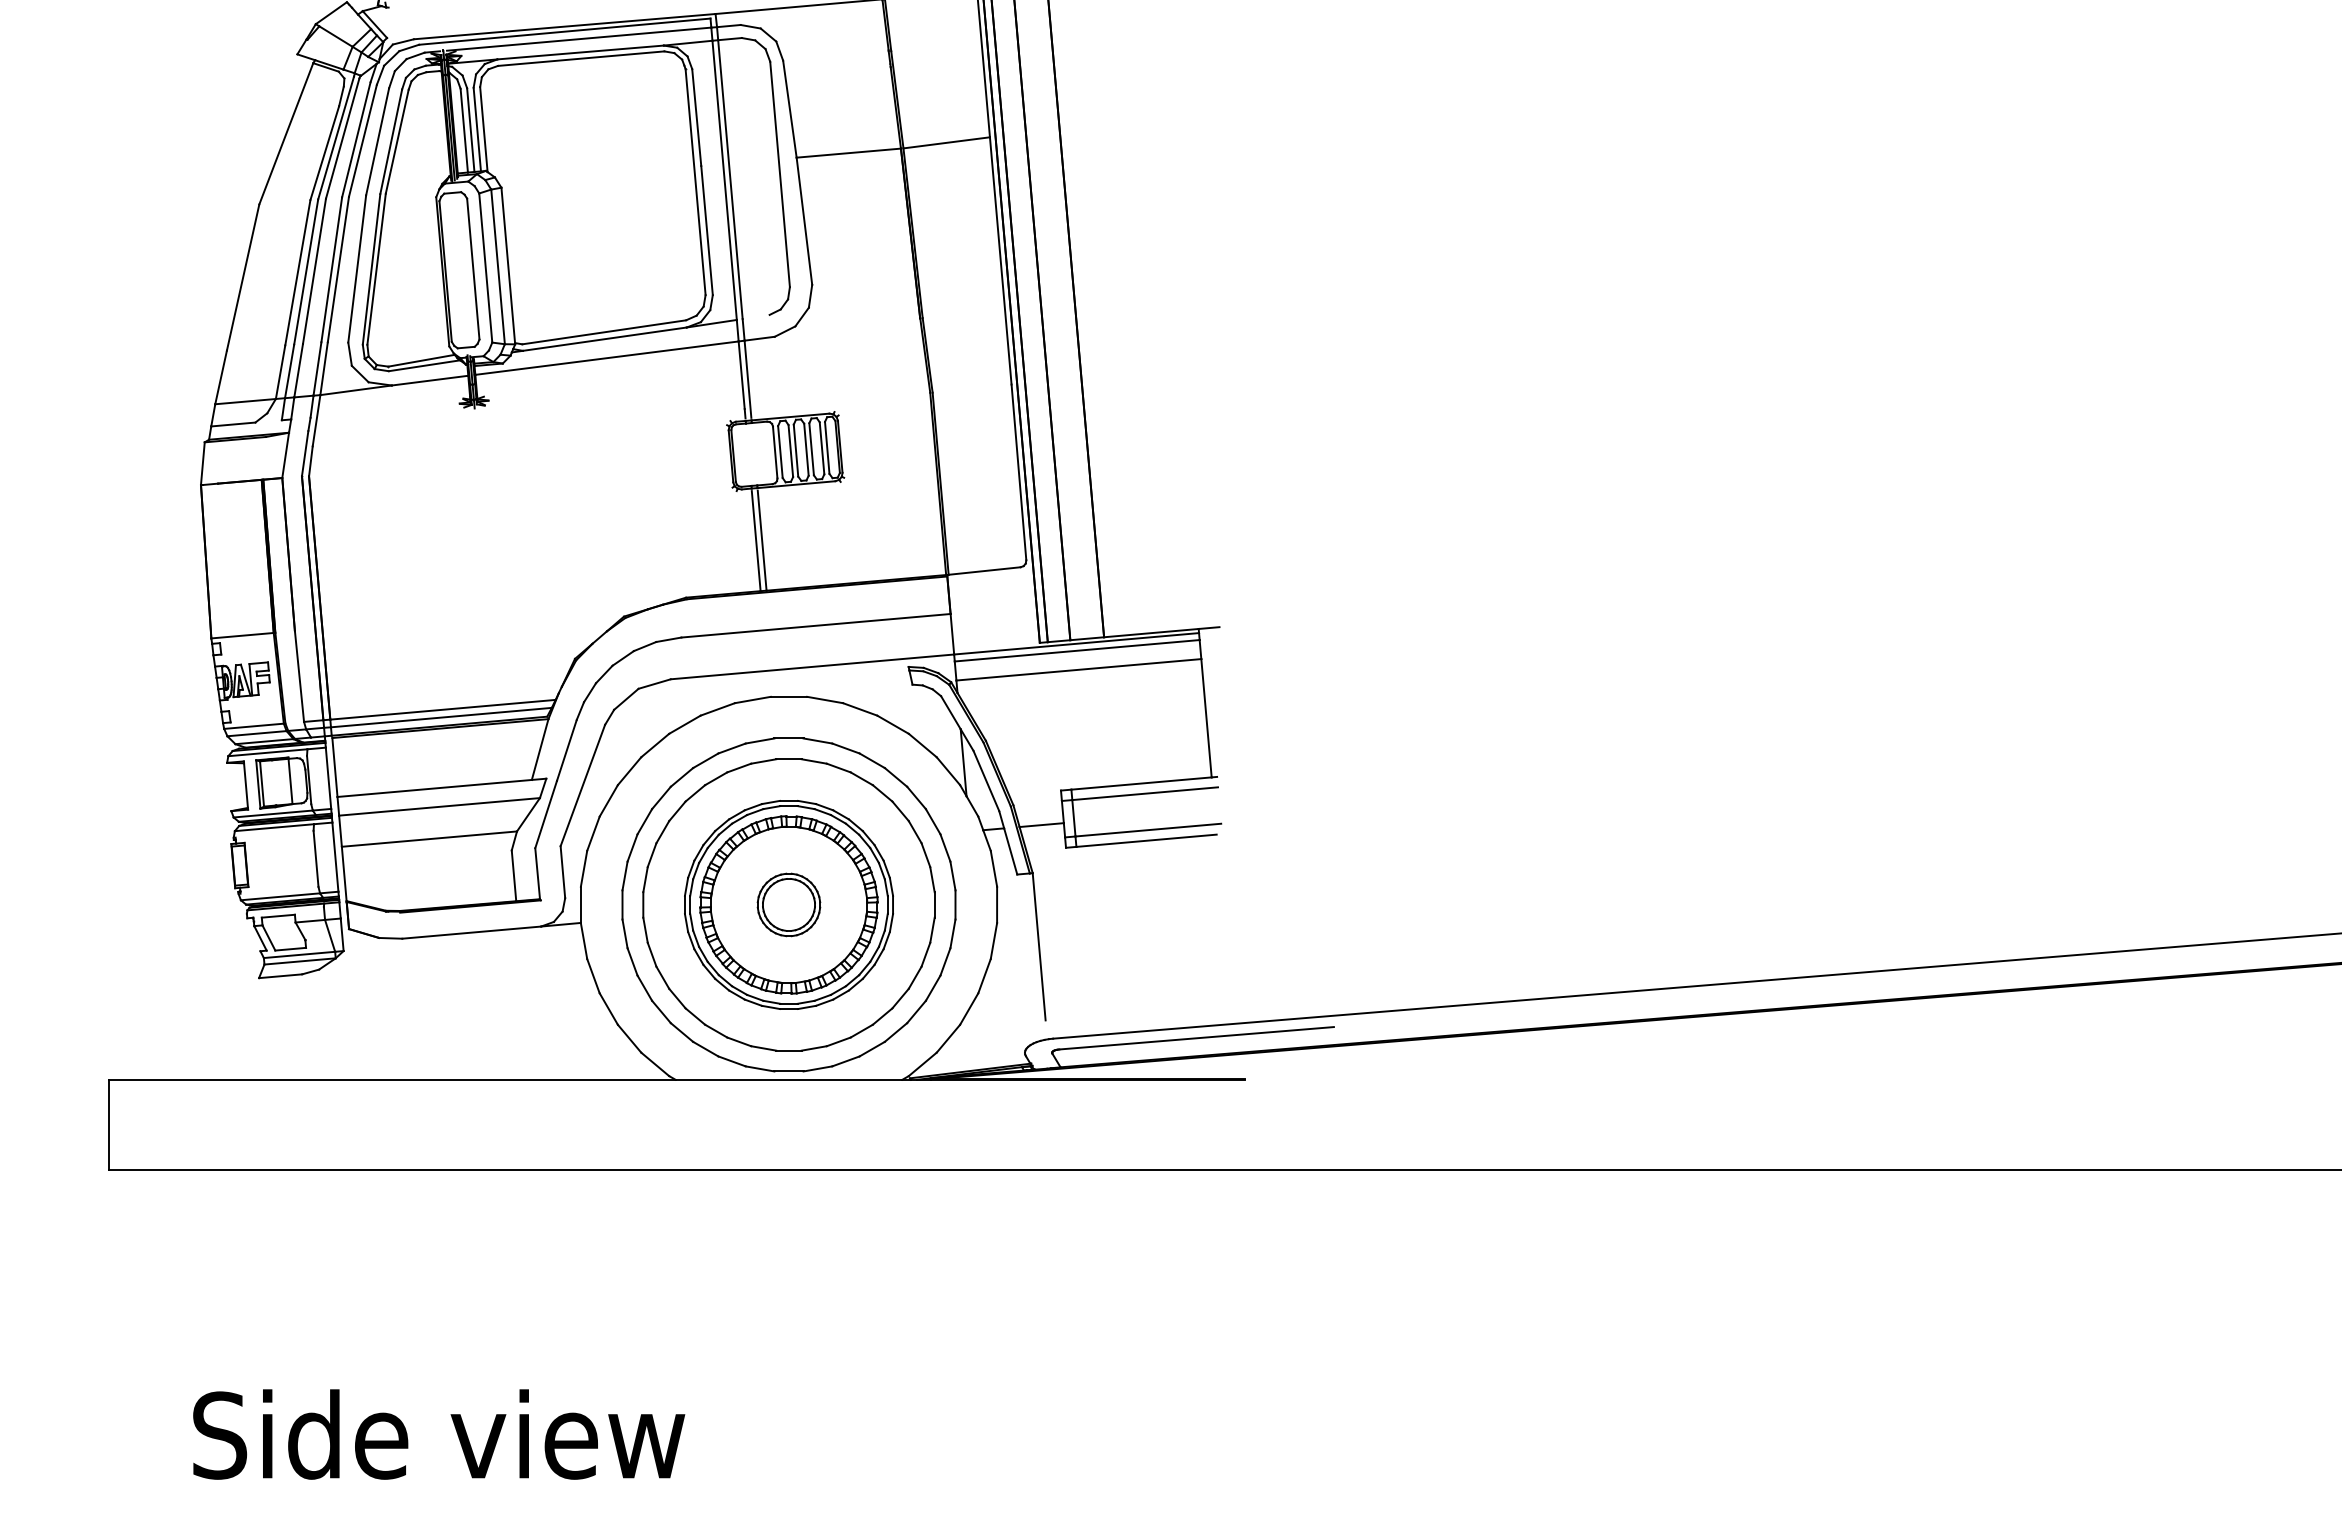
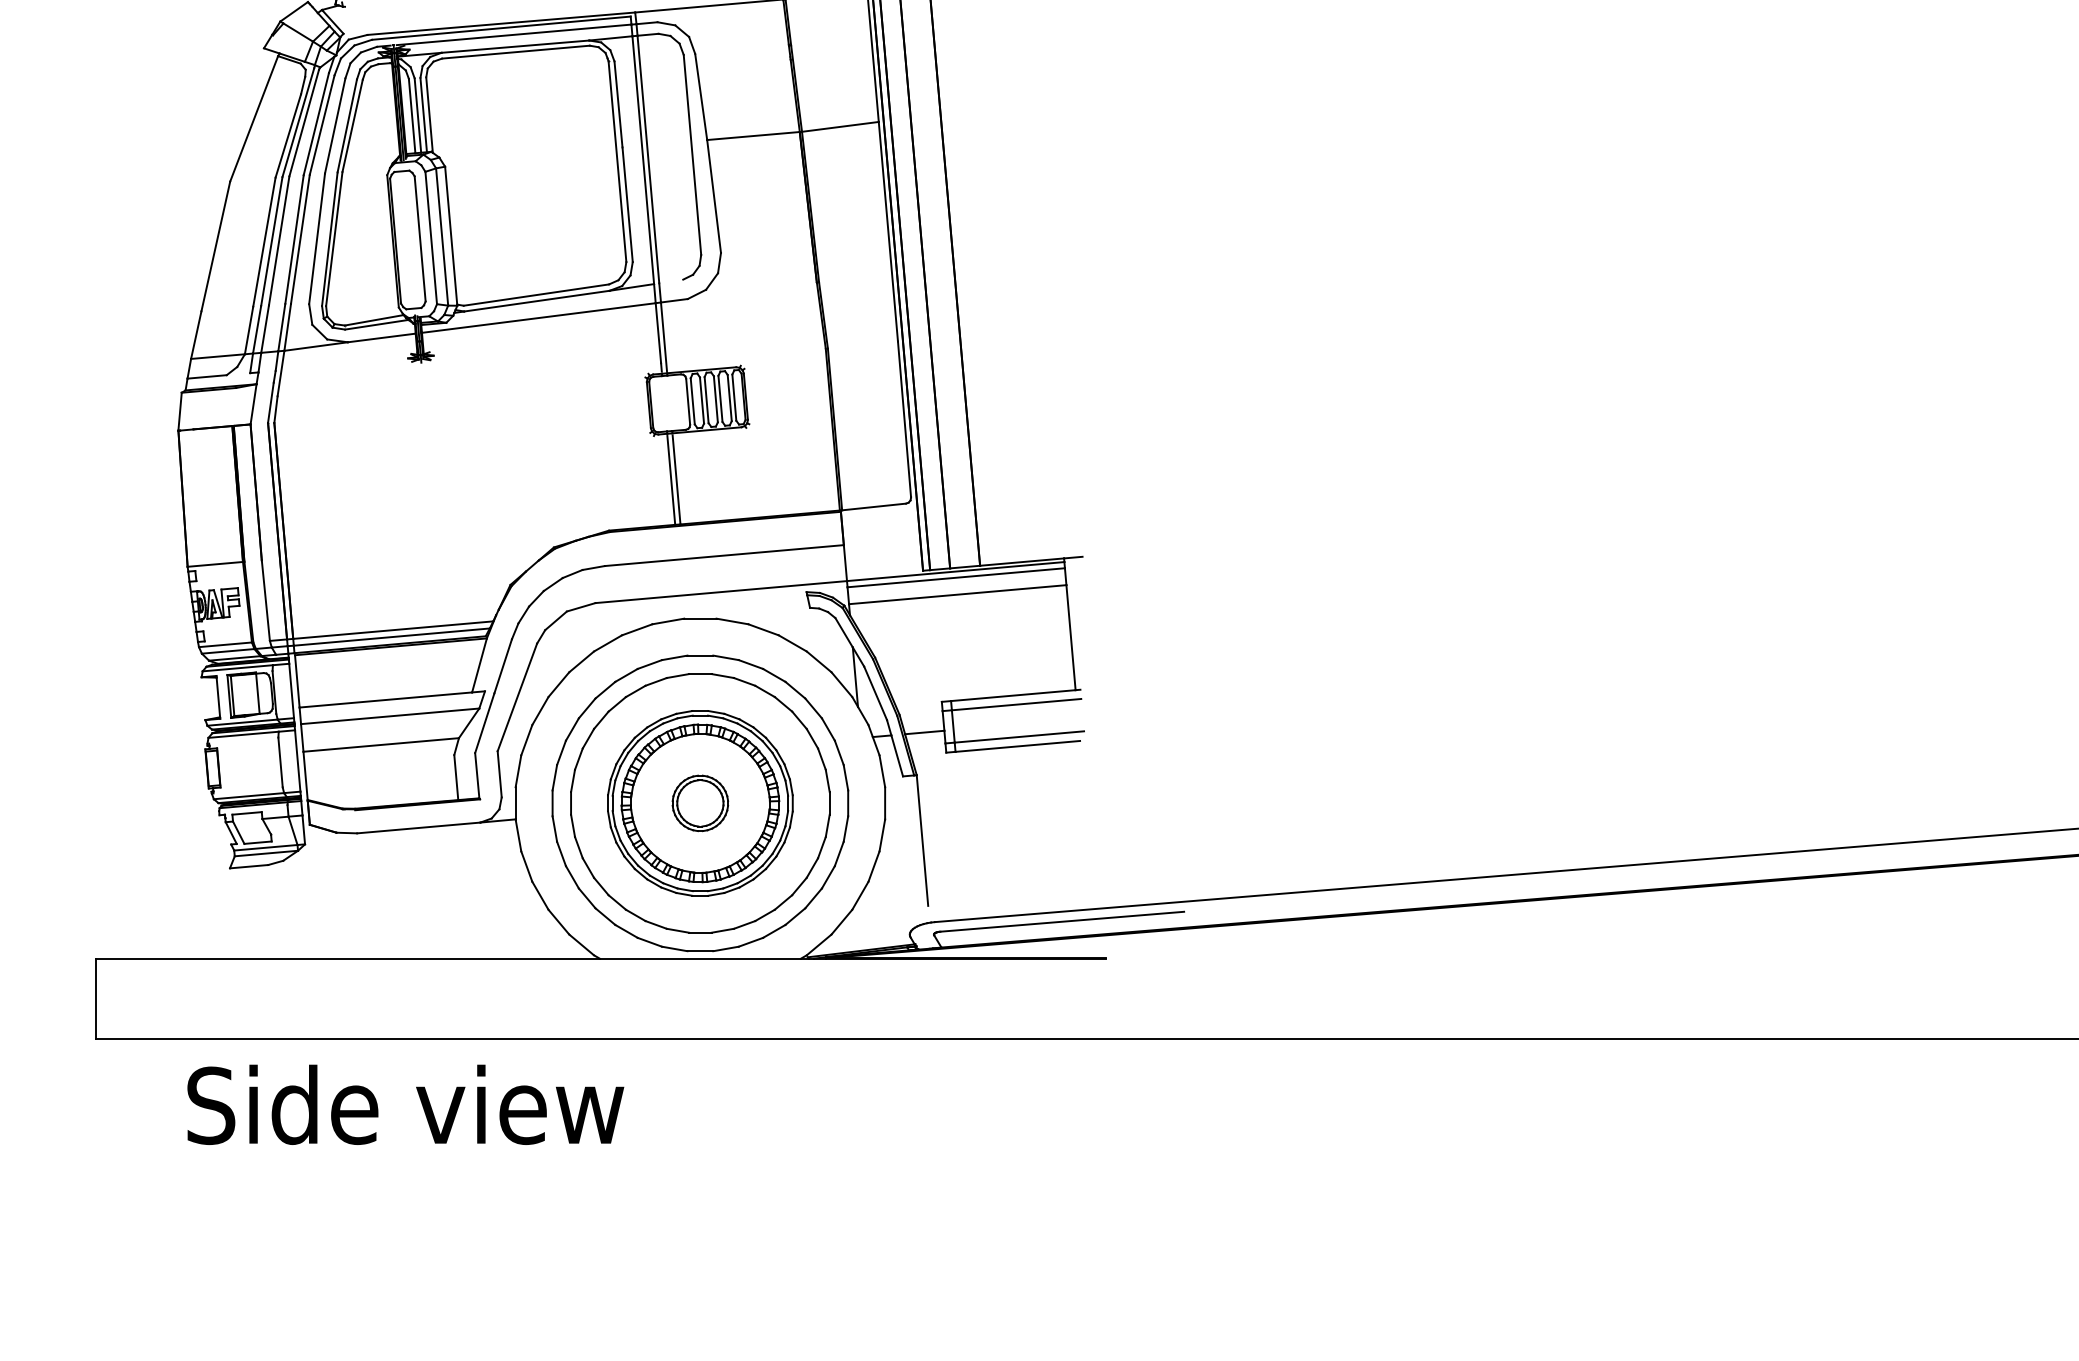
text: (439, 1434) -> (406, 1104), moved

